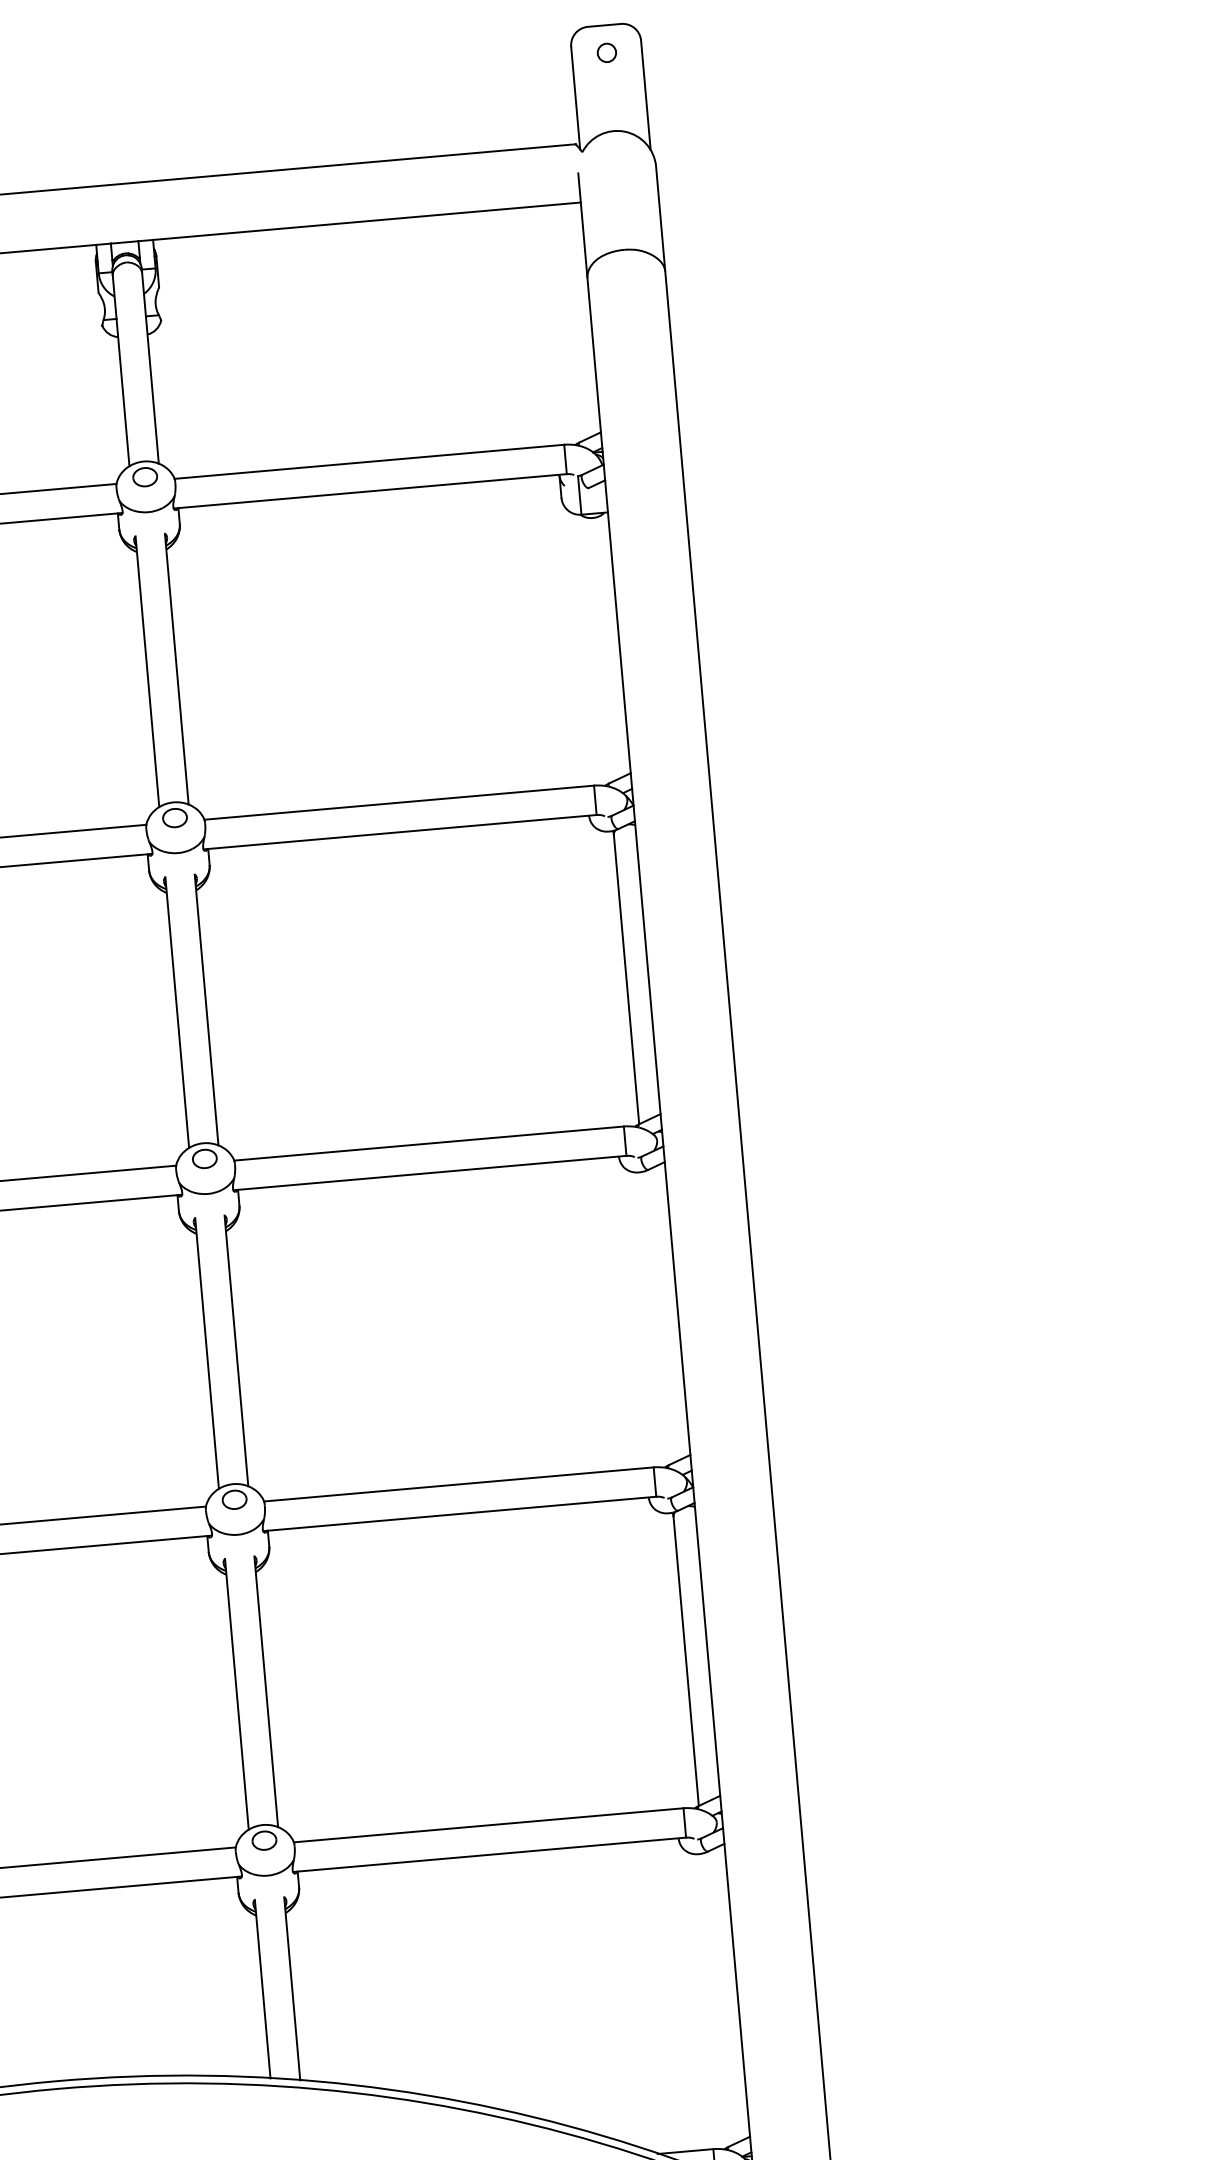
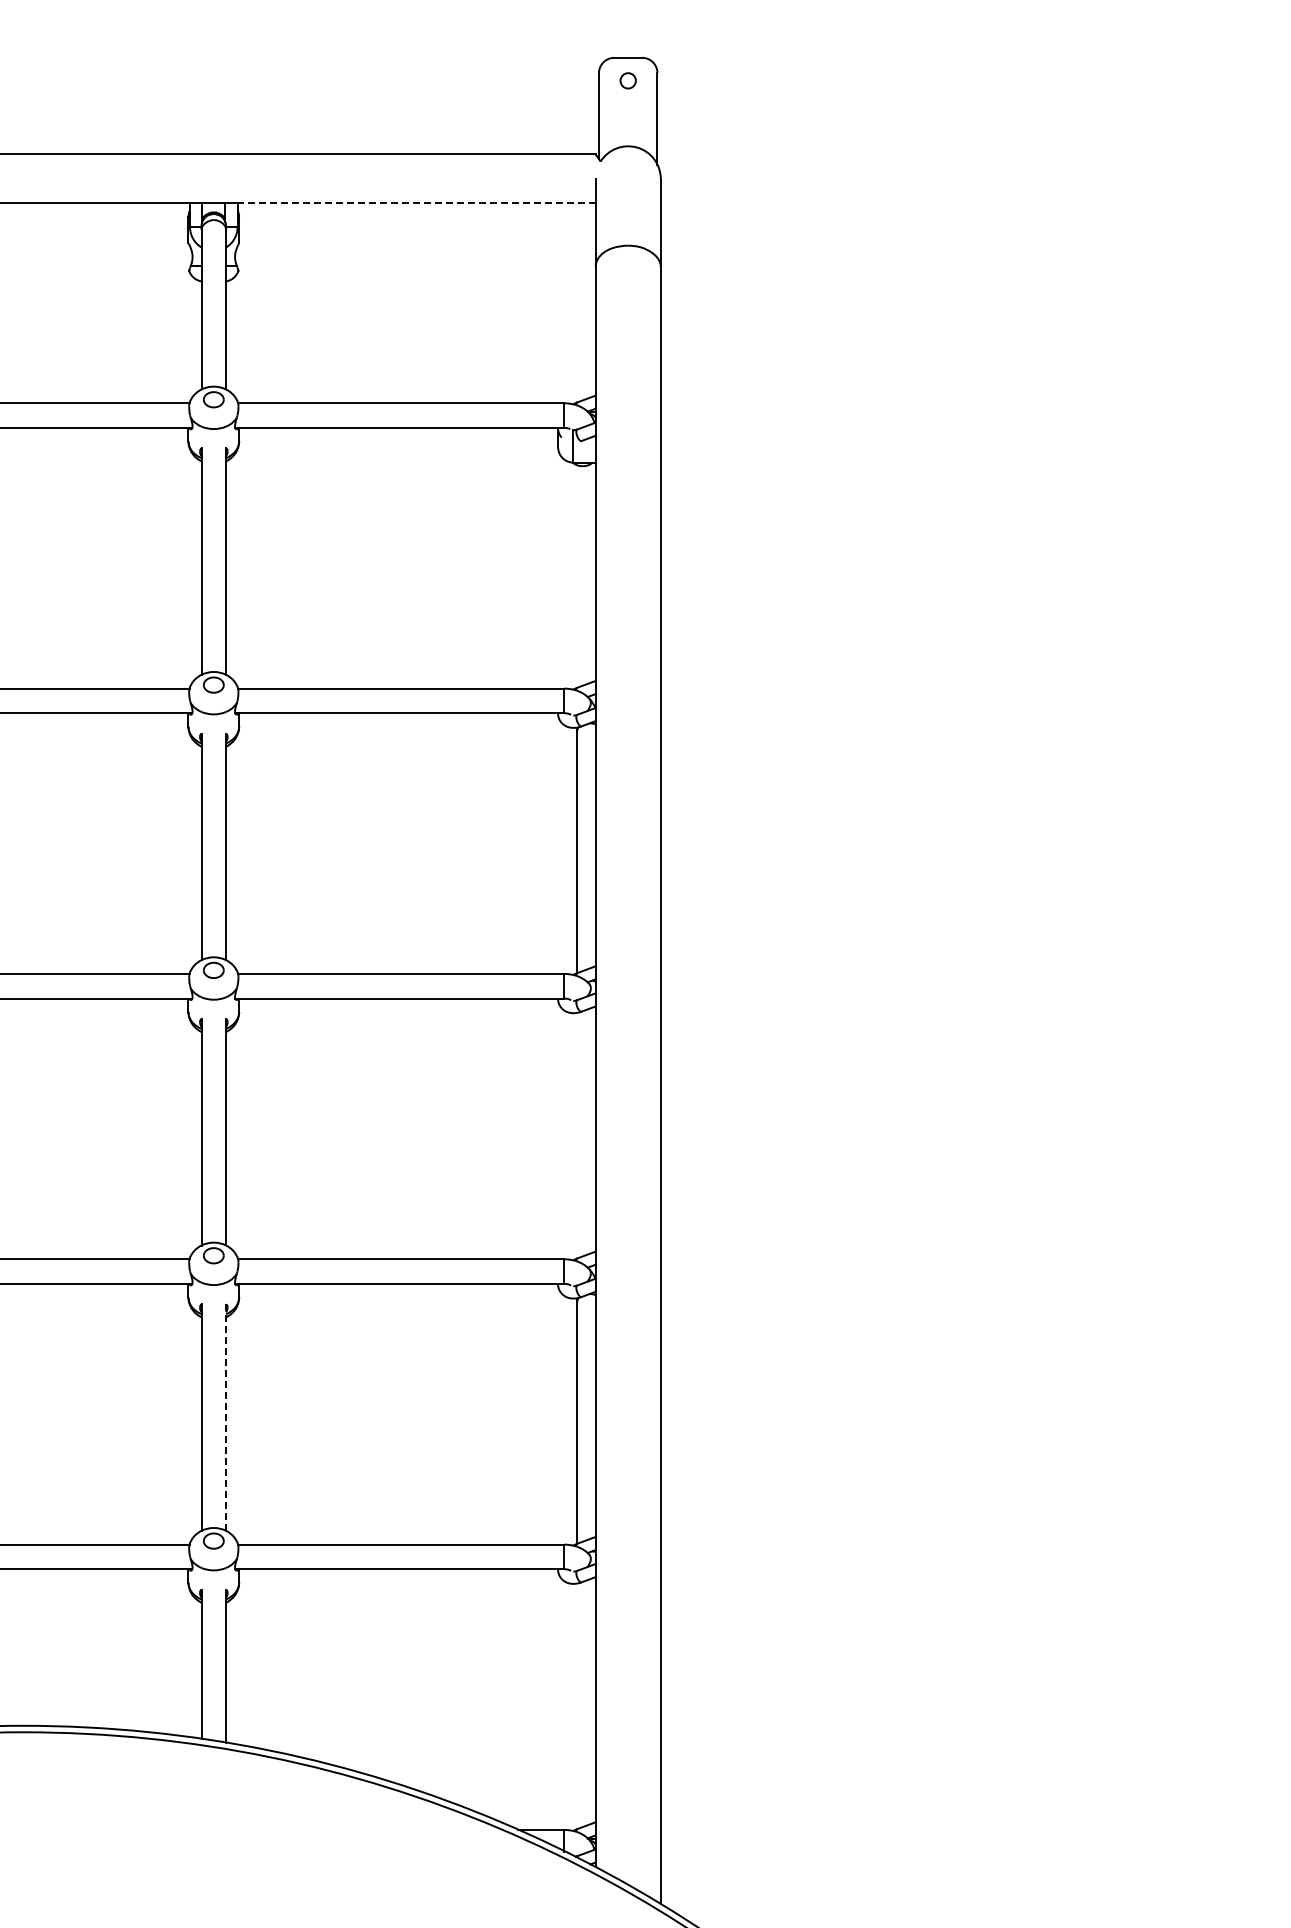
line: (366, 221) -> (416, 203), solid -> dashed
line: (266, 1692) -> (226, 1418), solid -> dashed

